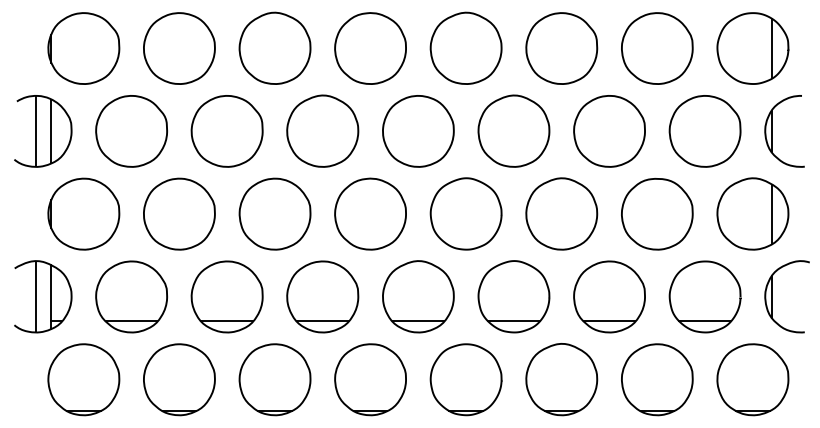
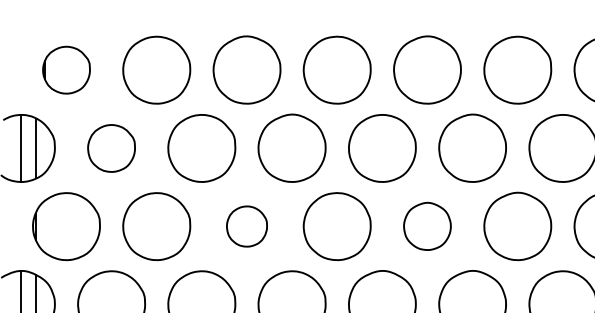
part: (83, 48) -> (66, 70), size x0.7
part: (131, 131) -> (111, 148), size x0.7
part: (274, 213) -> (246, 225), size x0.6
part: (465, 213) -> (426, 225), size x0.7

